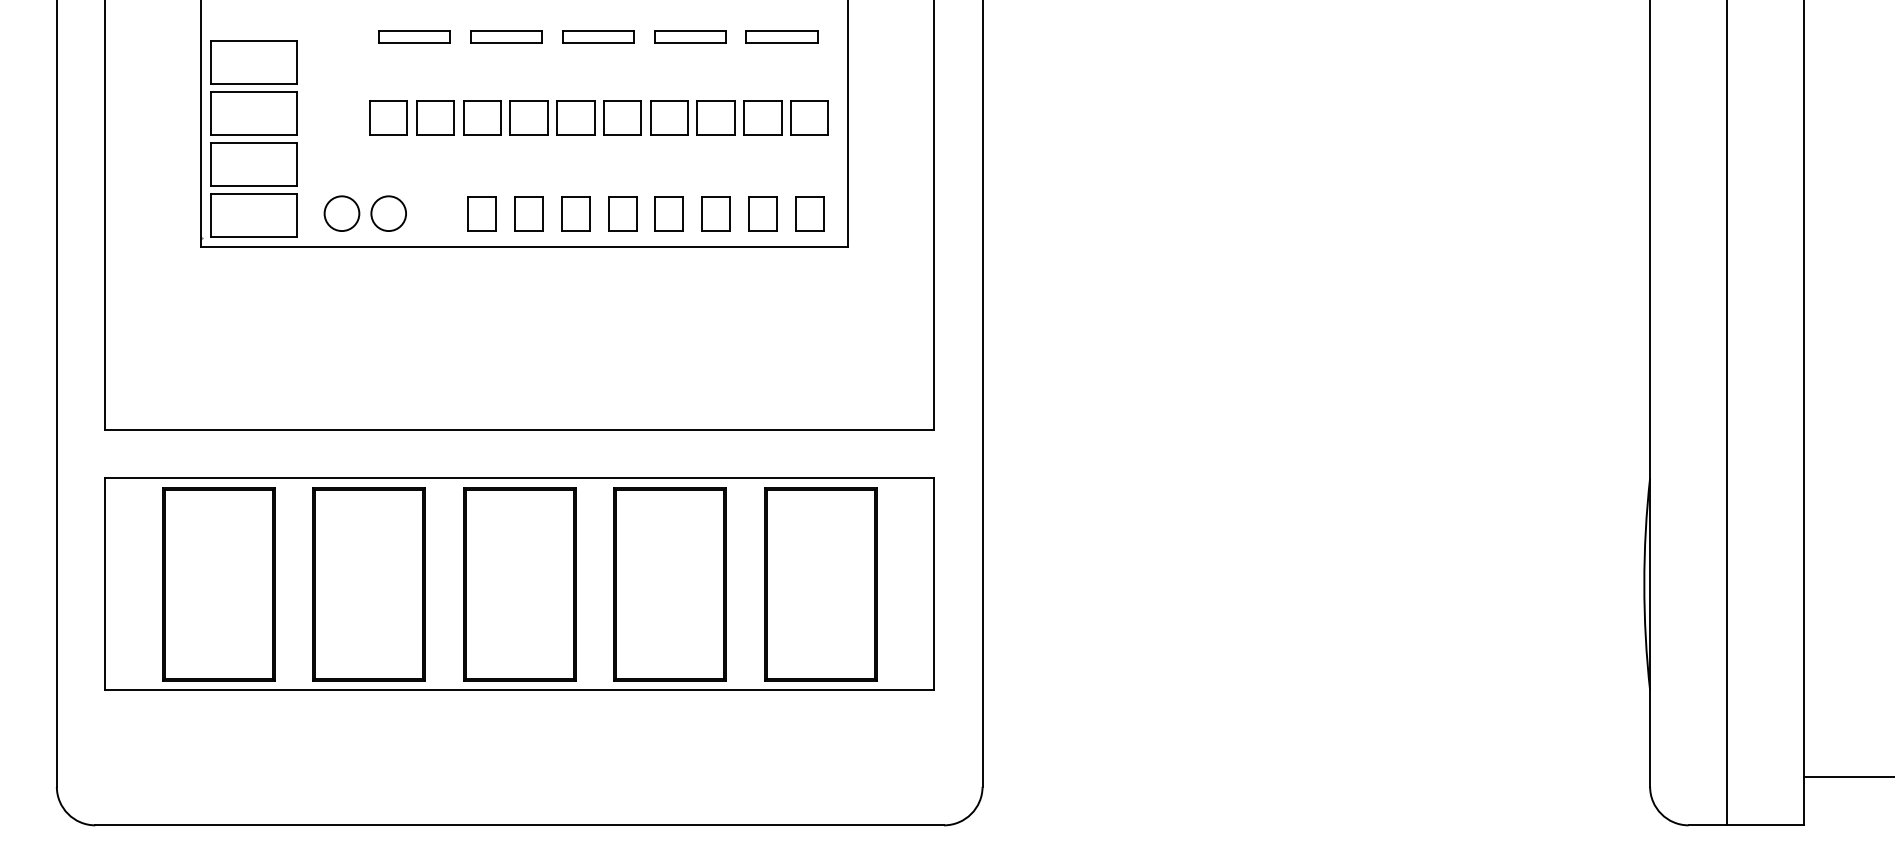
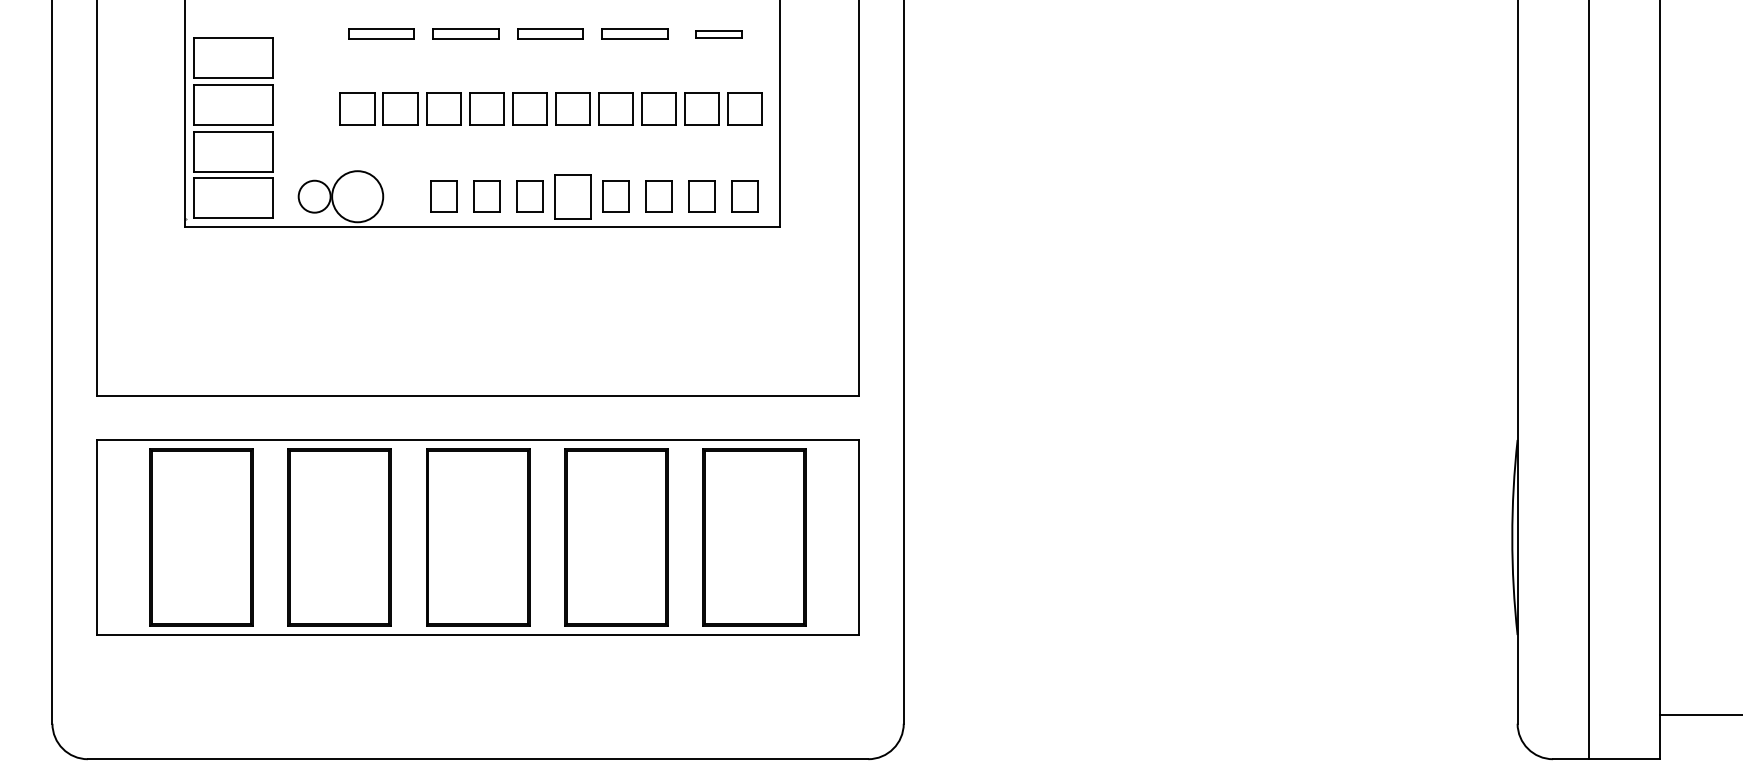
part: (781, 36) -> (718, 33), size x0.7
circle: (388, 213) -> (357, 196), size x1.6
part: (622, 213) -> (572, 196), size x1.4

